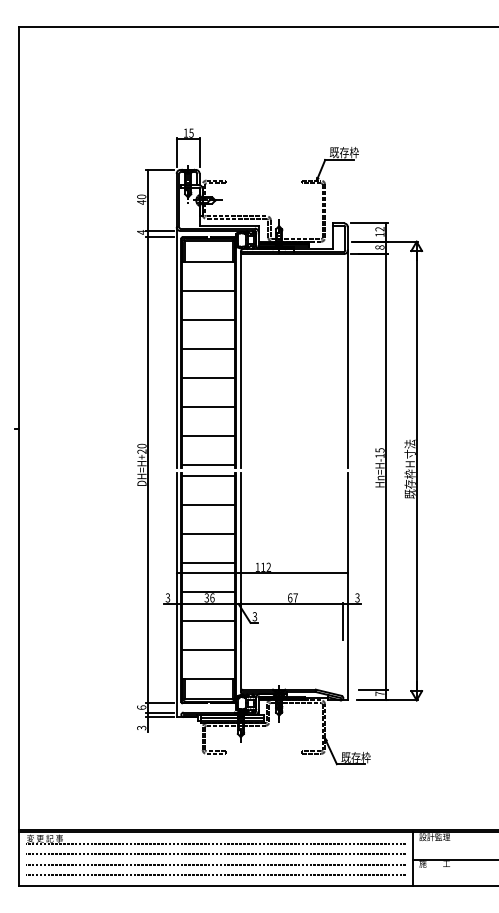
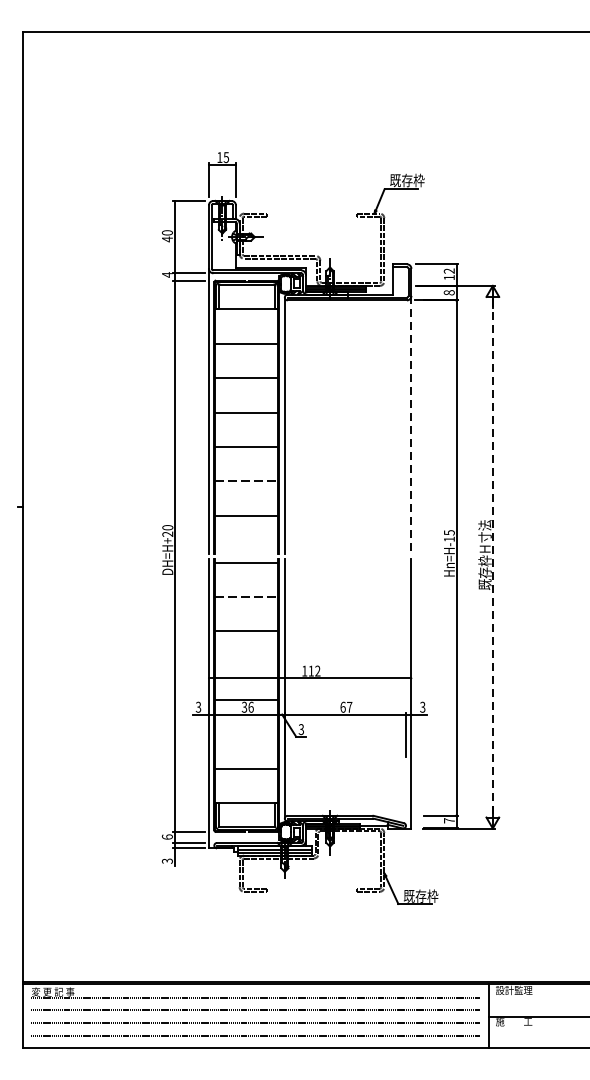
line: (347, 359) -> (410, 425), solid -> dashed
line: (209, 406) -> (247, 480), solid -> dashed
line: (208, 464) -> (246, 549), removed
line: (416, 471) -> (492, 557), solid -> dashed
line: (208, 504) -> (246, 596), solid -> dashed
line: (208, 562) -> (246, 665), removed
line: (208, 620) -> (246, 734), removed

